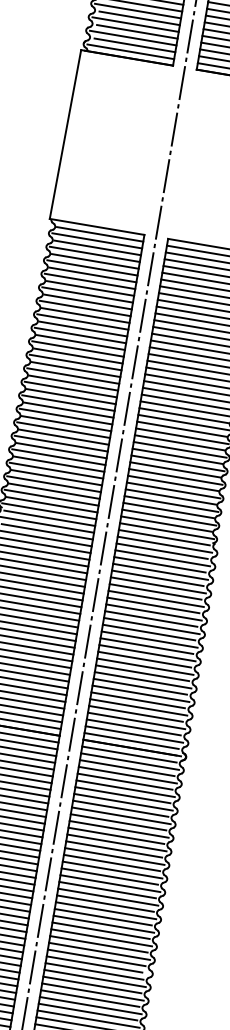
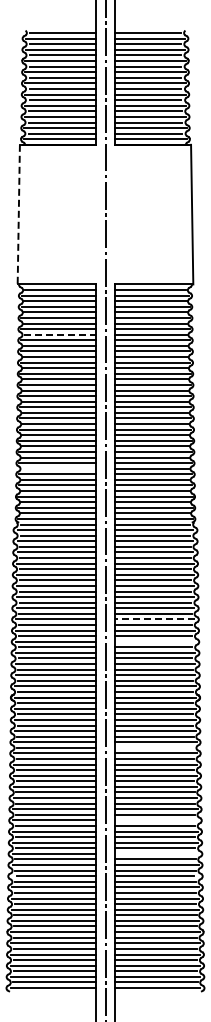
line: (65, 134) -> (18, 214), solid -> dashed
line: (90, 288) -> (59, 334), solid -> dashed
line: (61, 450) -> (58, 468), removed
line: (146, 653) -> (154, 619), solid -> dashed
line: (142, 679) -> (154, 641), removed
line: (120, 808) -> (154, 747), removed
line: (108, 897) -> (156, 820), removed
line: (101, 937) -> (156, 853), removed

